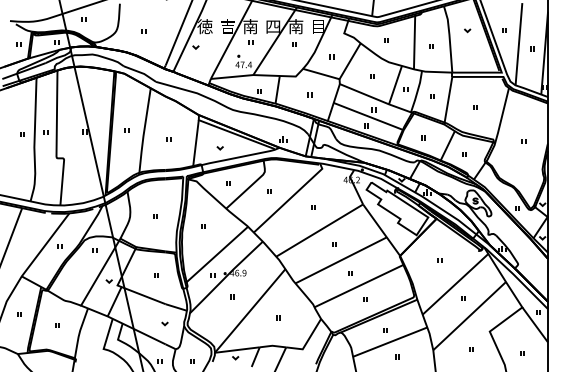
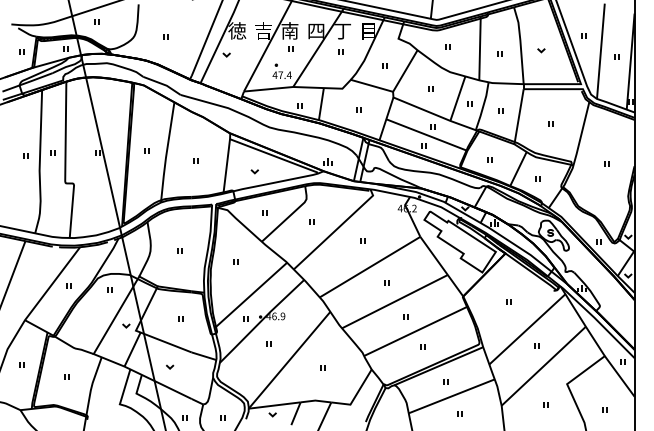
text: (295, 26) -> (342, 30), 南 -> 丁
part: (467, 30) -> (541, 50), moved
part: (164, 323) -> (169, 366), moved

